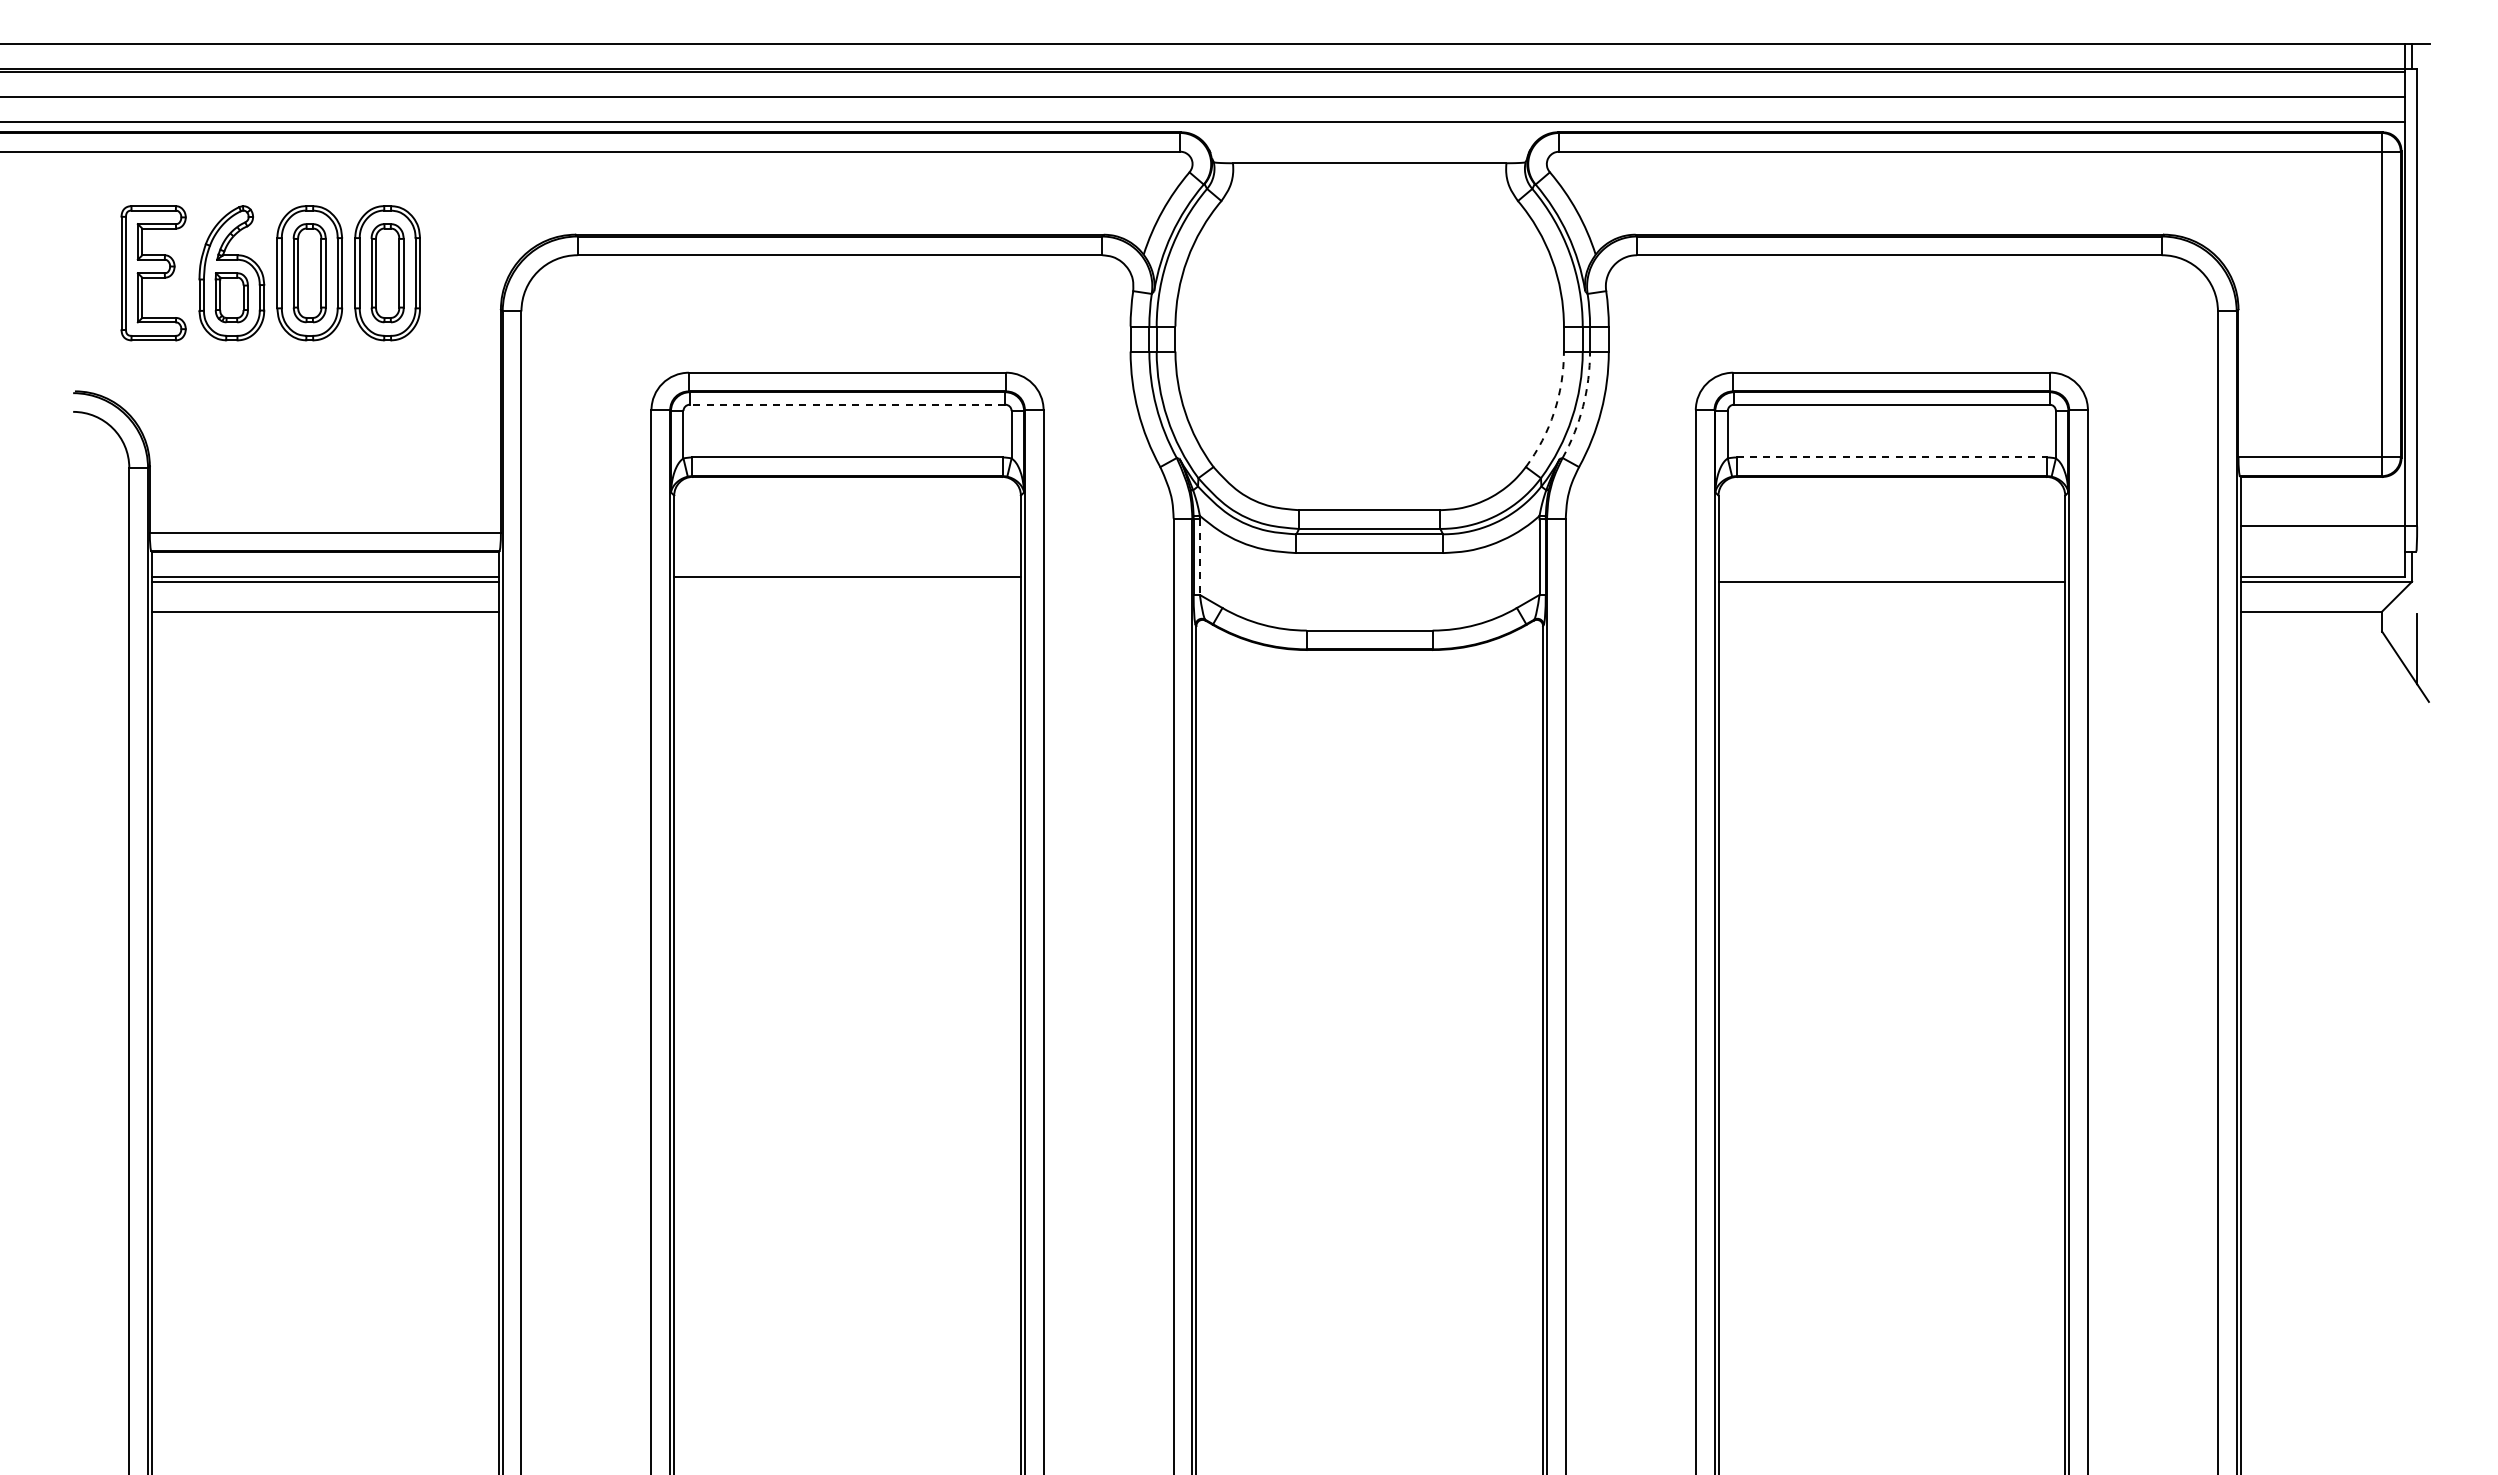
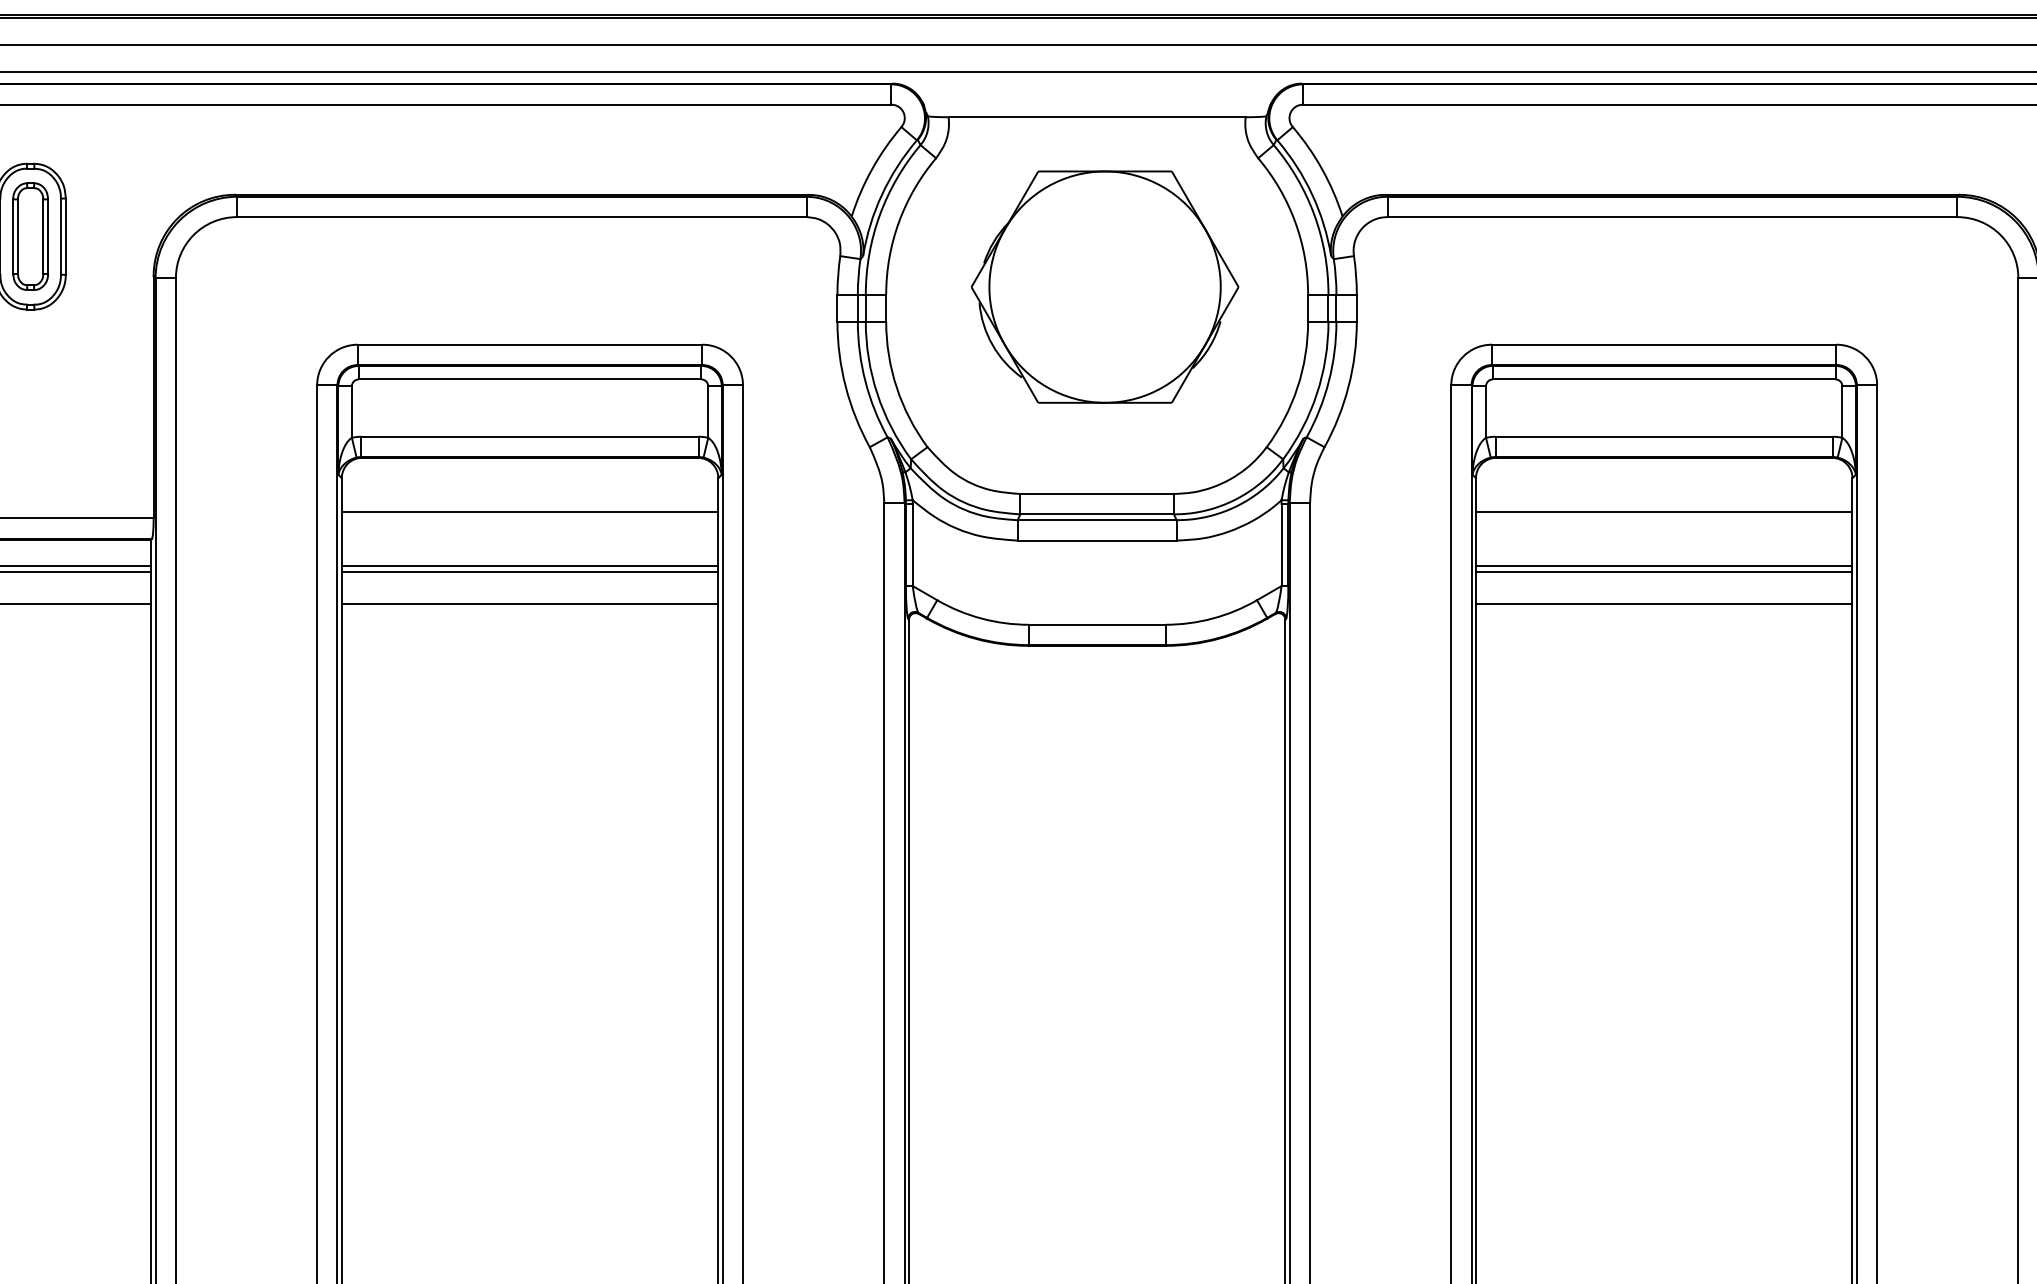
part: (1376, 319) -> (1104, 286), added
line: (847, 404) -> (530, 379), dashed -> solid
arc: (1583, 406) -> (1329, 381), dashed -> solid
arc: (1554, 412) -> (1297, 387), dashed -> solid
line: (1892, 457) -> (1664, 436), dashed -> solid
line: (847, 526) -> (530, 511), added
line: (1891, 526) -> (1663, 511), added
line: (1199, 557) -> (912, 545), dashed -> solid
line: (1891, 576) -> (1663, 566), added
line: (847, 581) -> (530, 571), added
line: (847, 611) -> (530, 604), added
line: (1891, 611) -> (1663, 604), added

